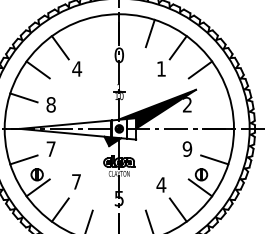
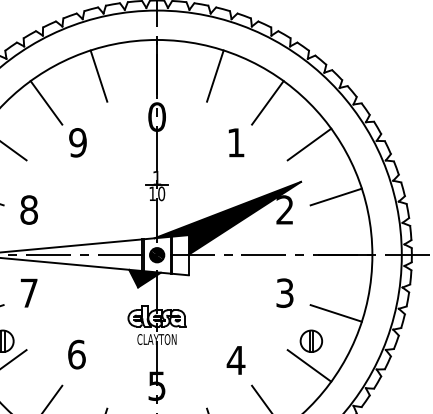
line: (87, 33) -> (97, 76), added
text: (77, 68) -> (78, 141), 4 -> 9
line: (214, 97) -> (335, 196), added
text: (187, 148) -> (285, 291), 9 -> 3
text: (76, 181) -> (76, 353), 7 -> 6

